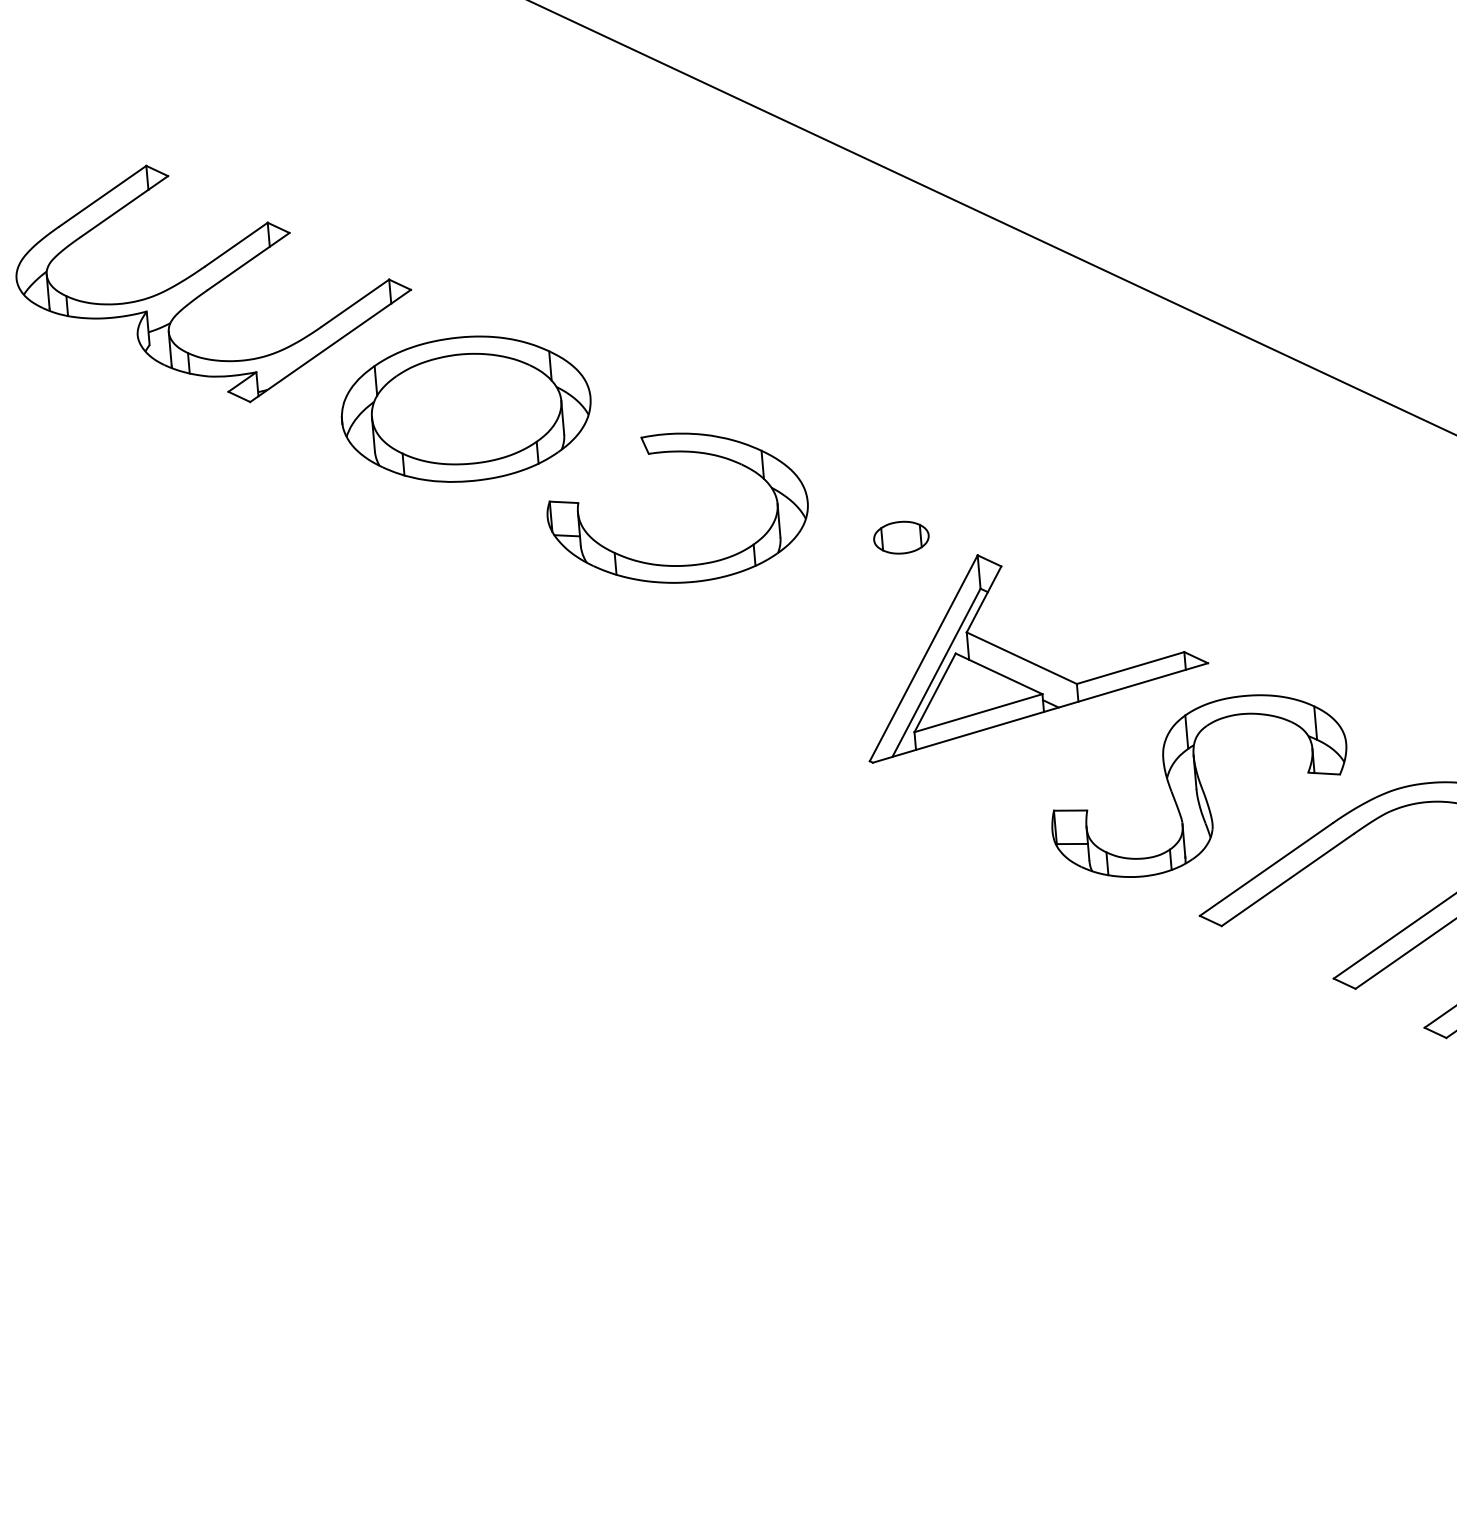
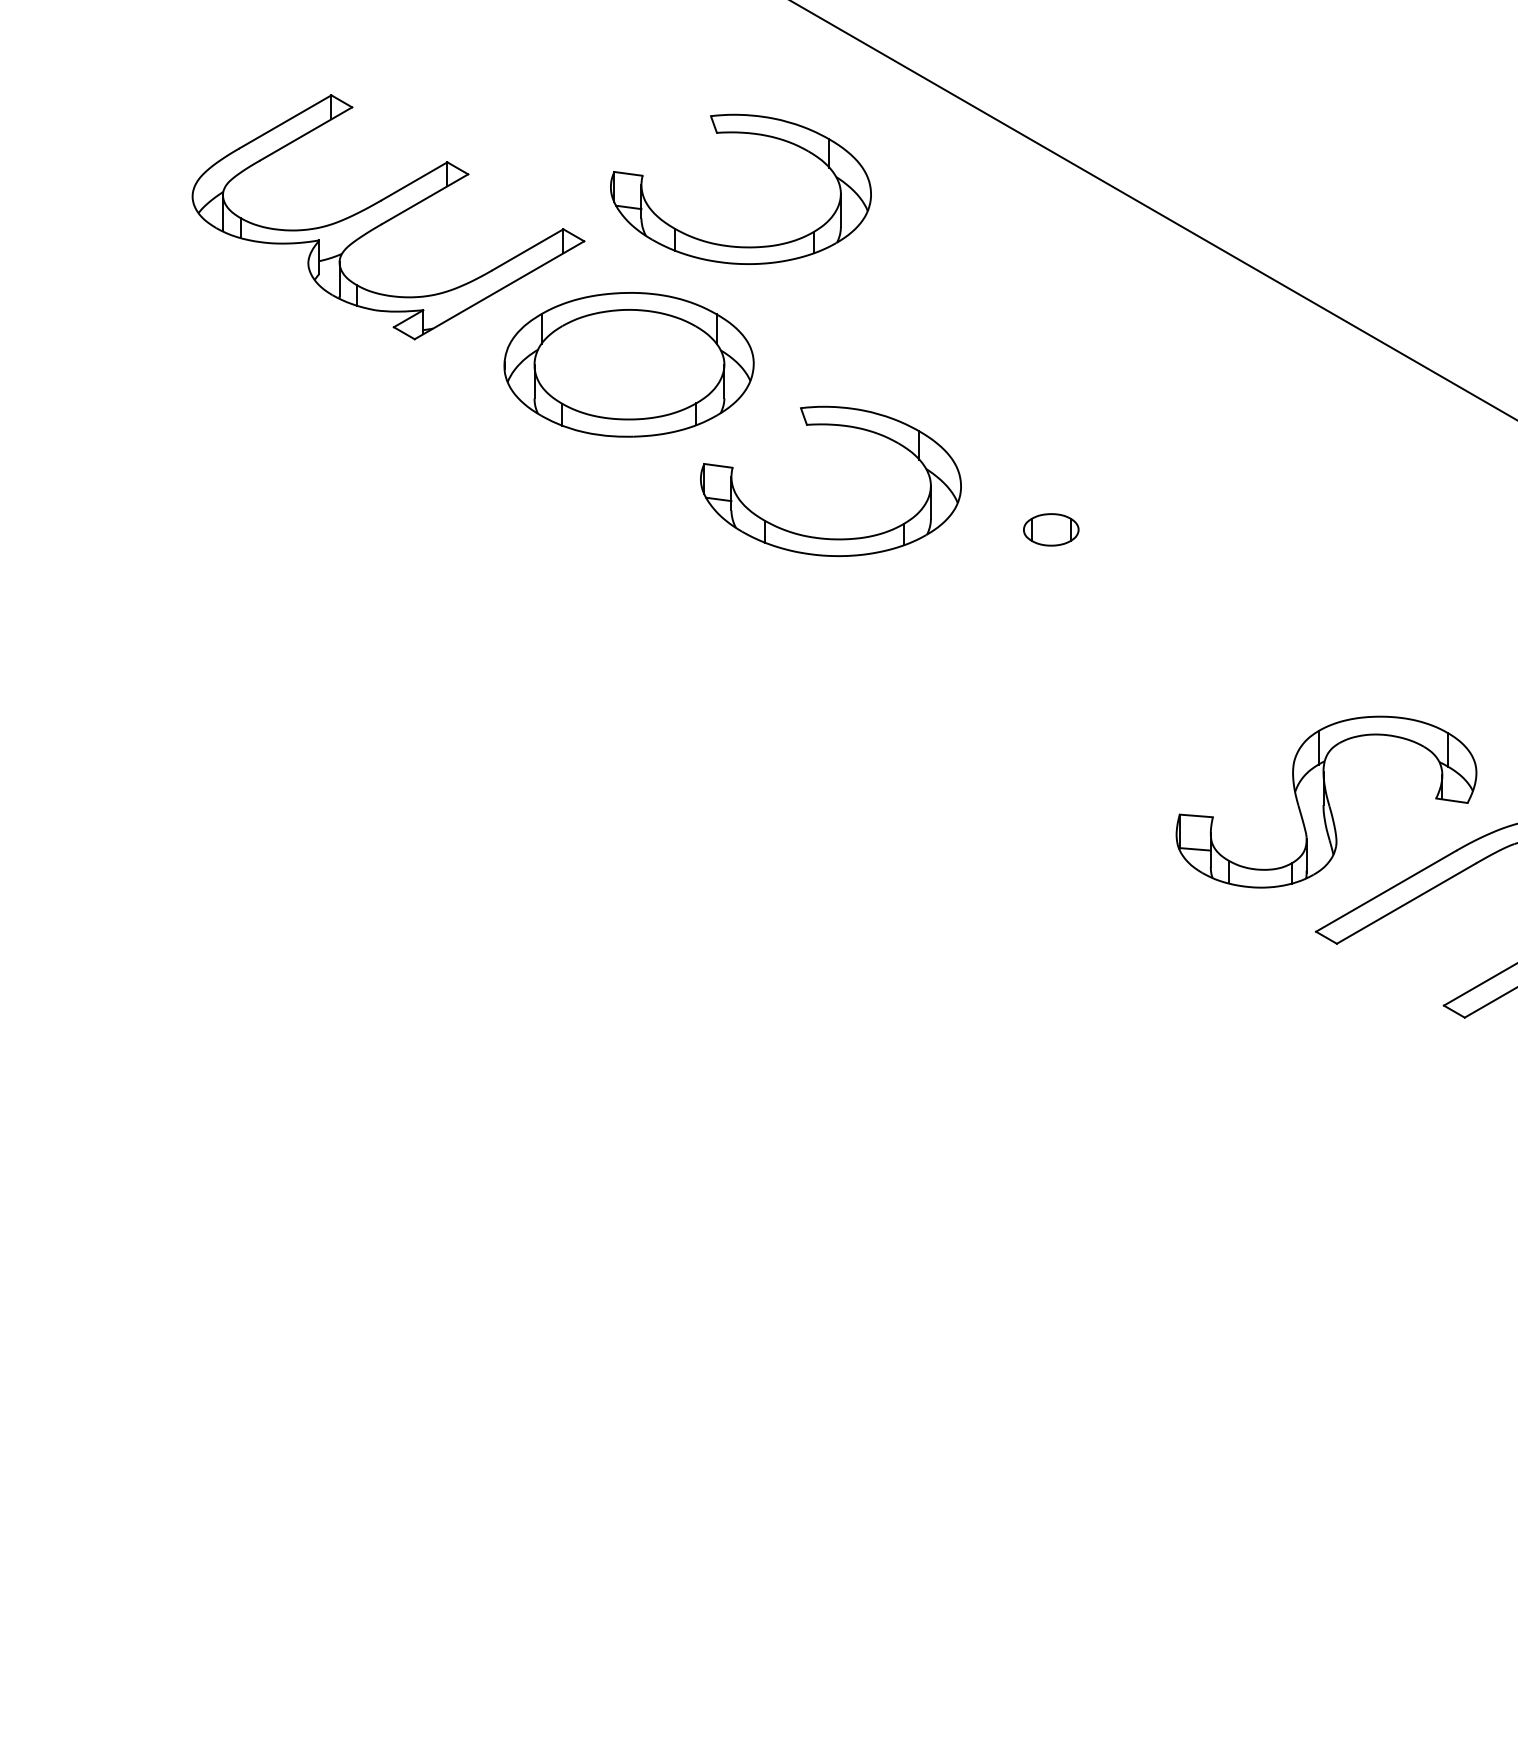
part: (566, 169) -> (749, 134), added
part: (1028, 660) -> (1167, 662), removed

